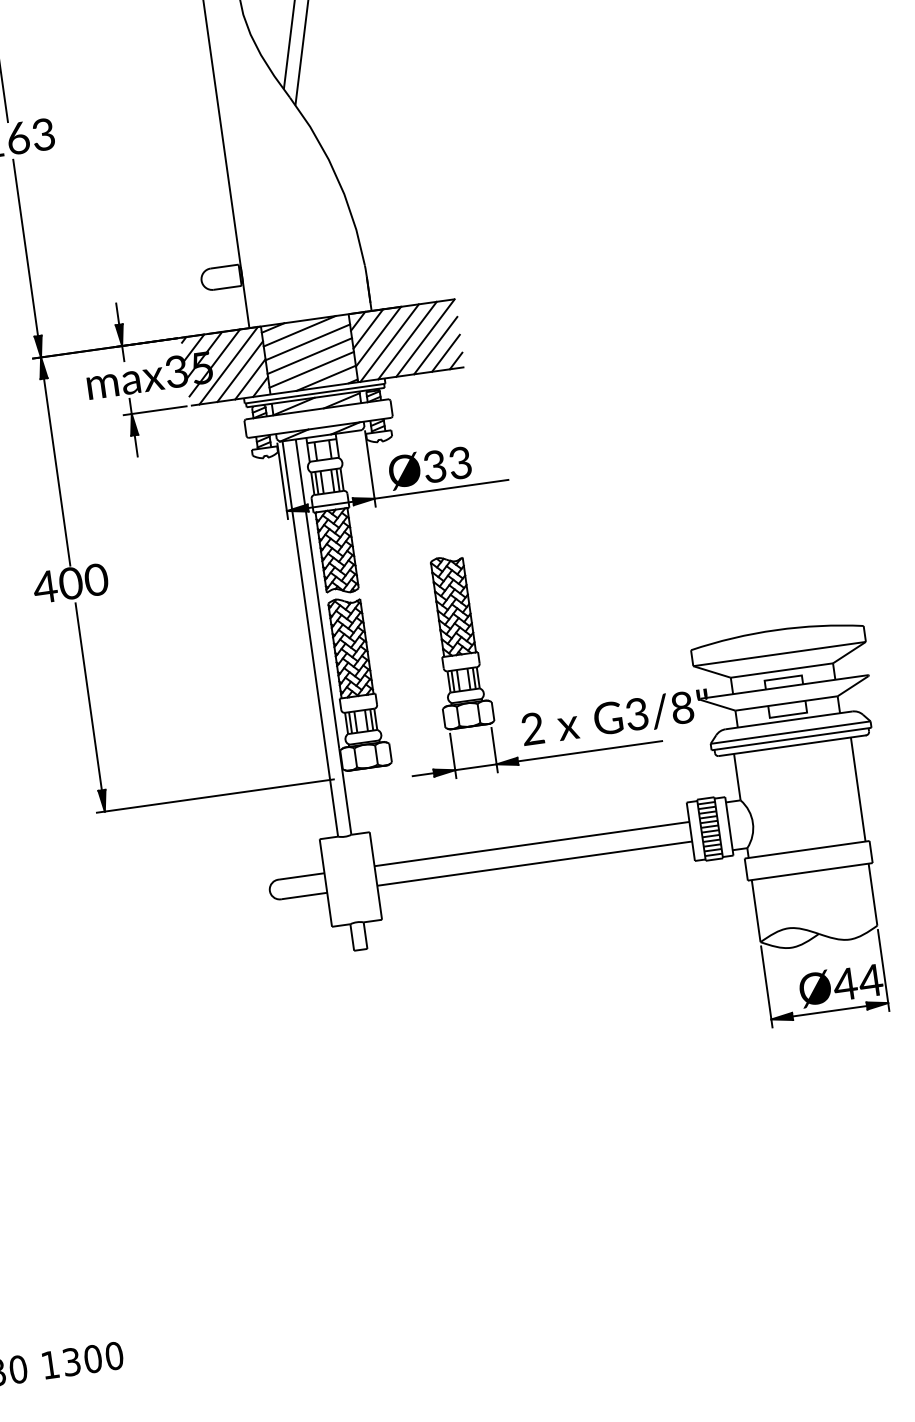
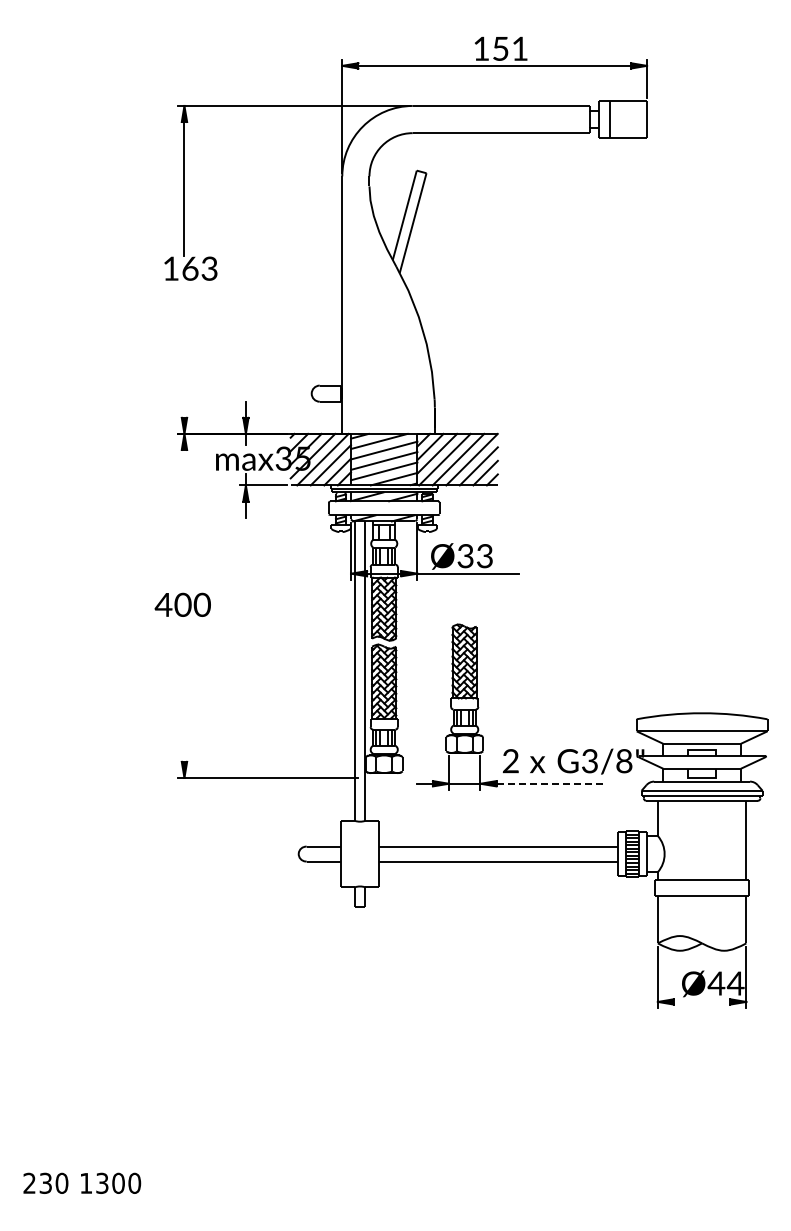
line: (25, 247) -> (184, 350), removed
line: (57, 471) -> (184, 520), removed
line: (88, 696) -> (184, 690), removed
line: (590, 750) -> (551, 783), solid -> dashed
line: (828, 1010) -> (701, 1001), removed

